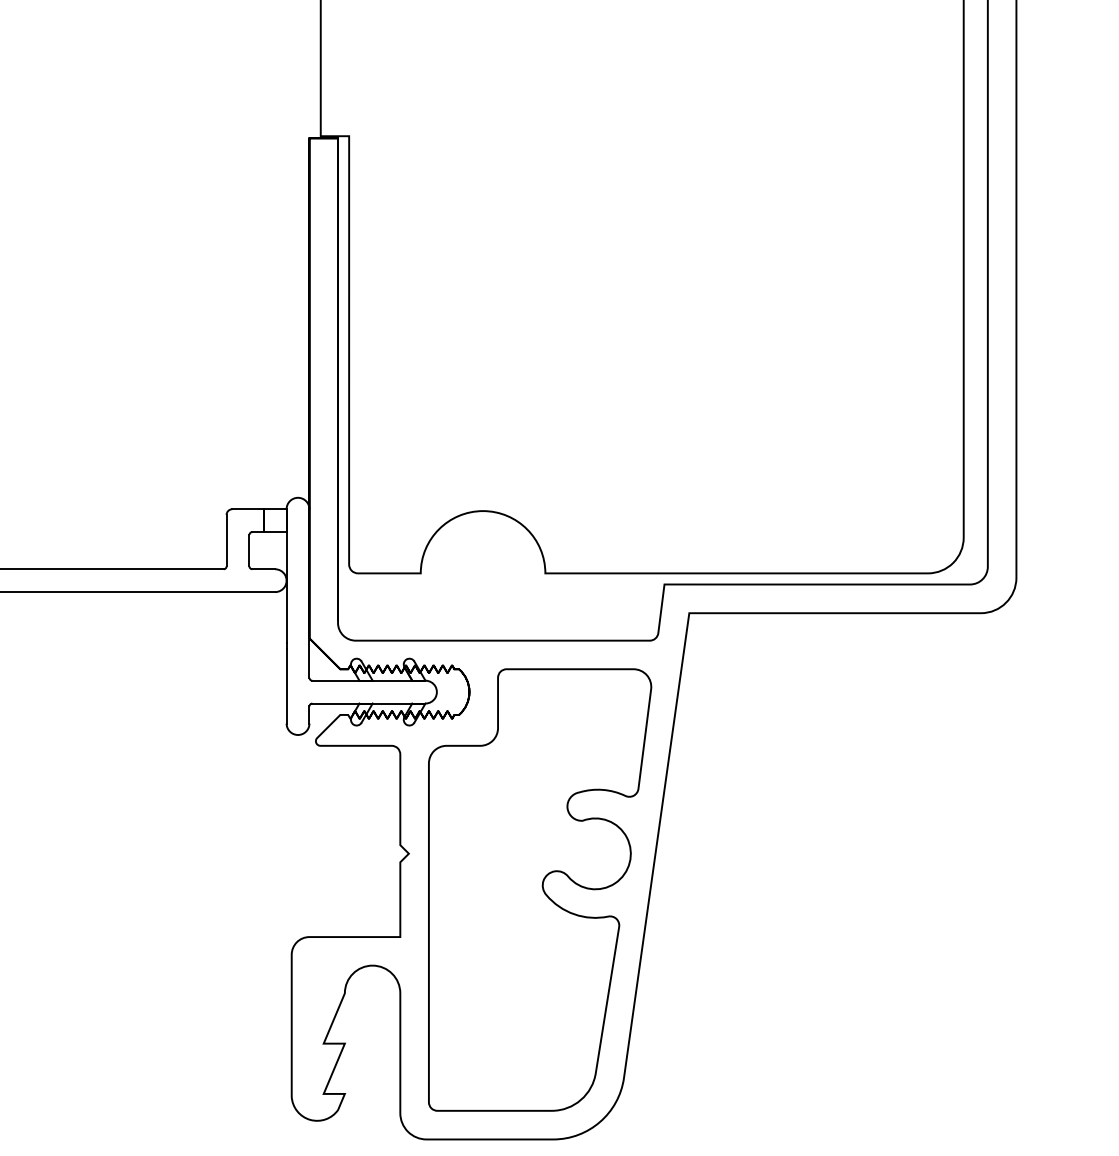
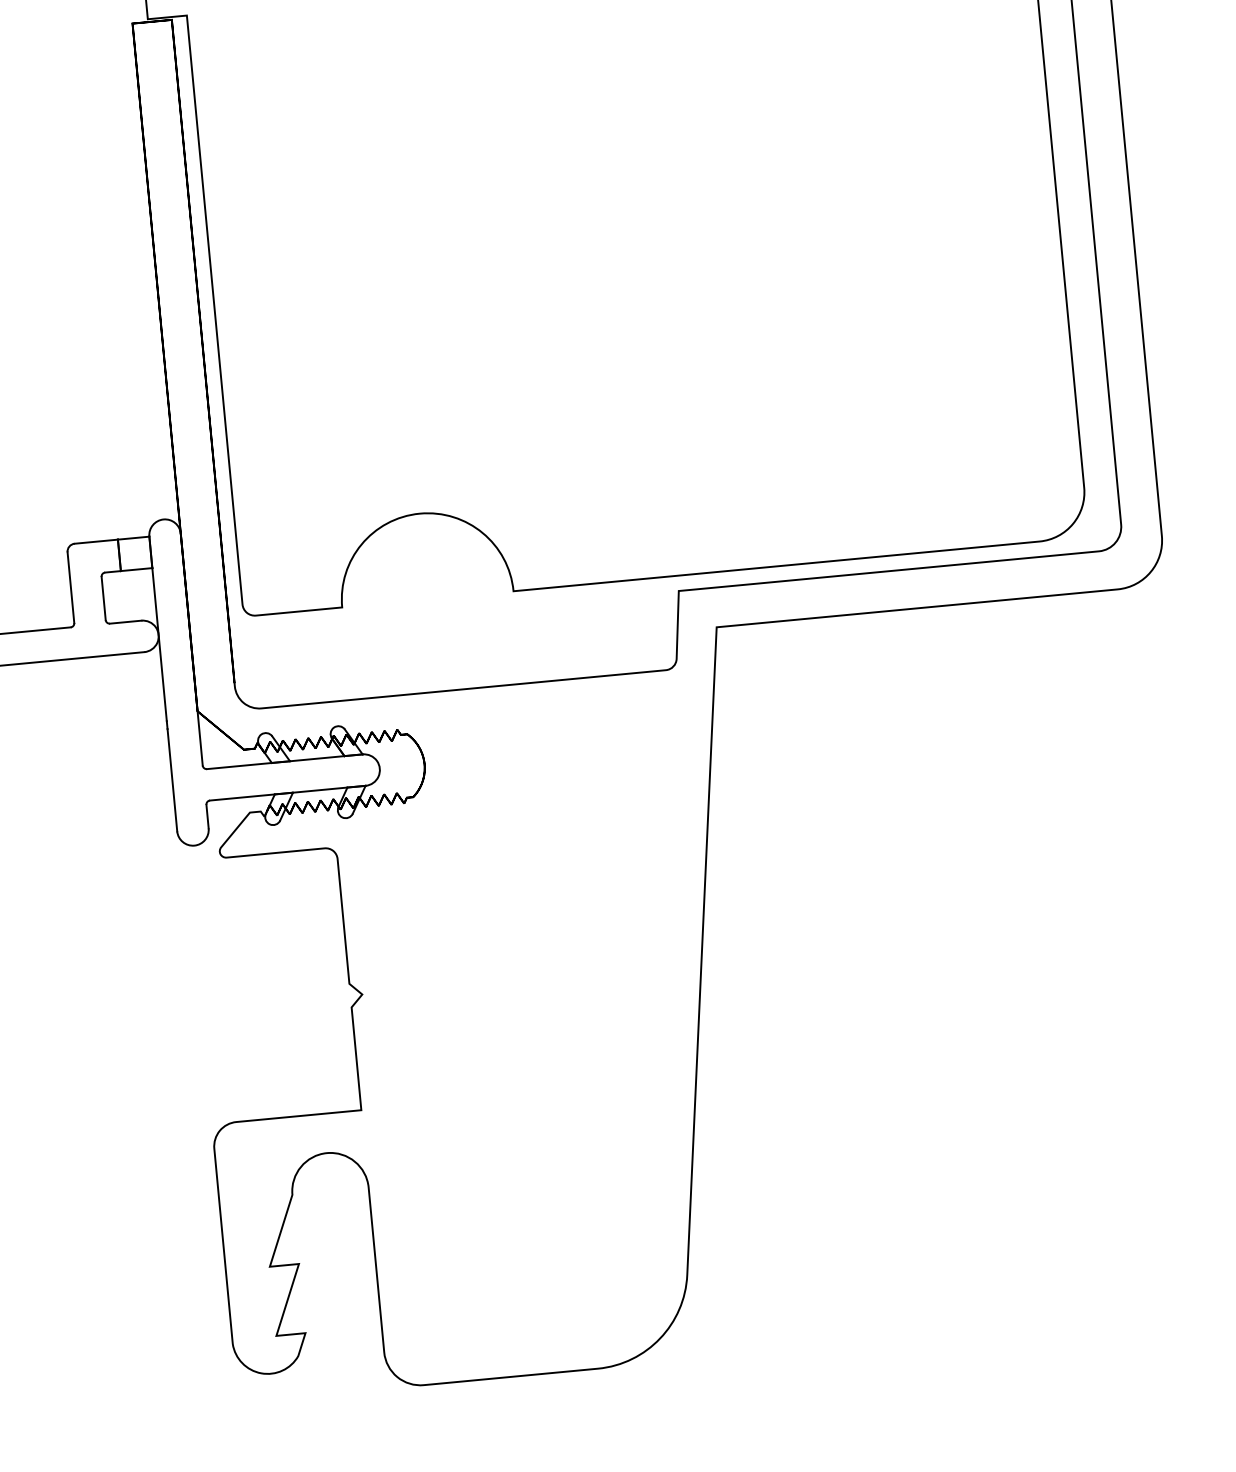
part: (540, 889) -> (547, 1026), removed

